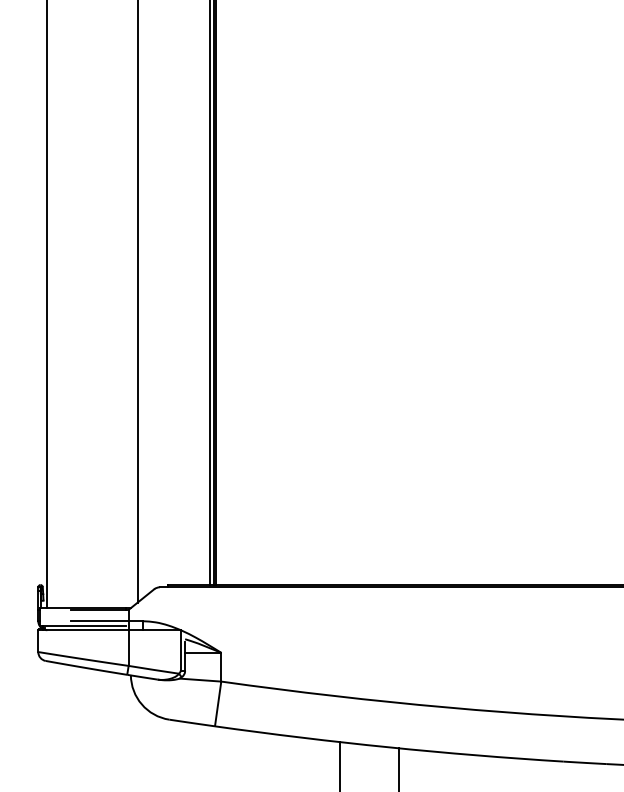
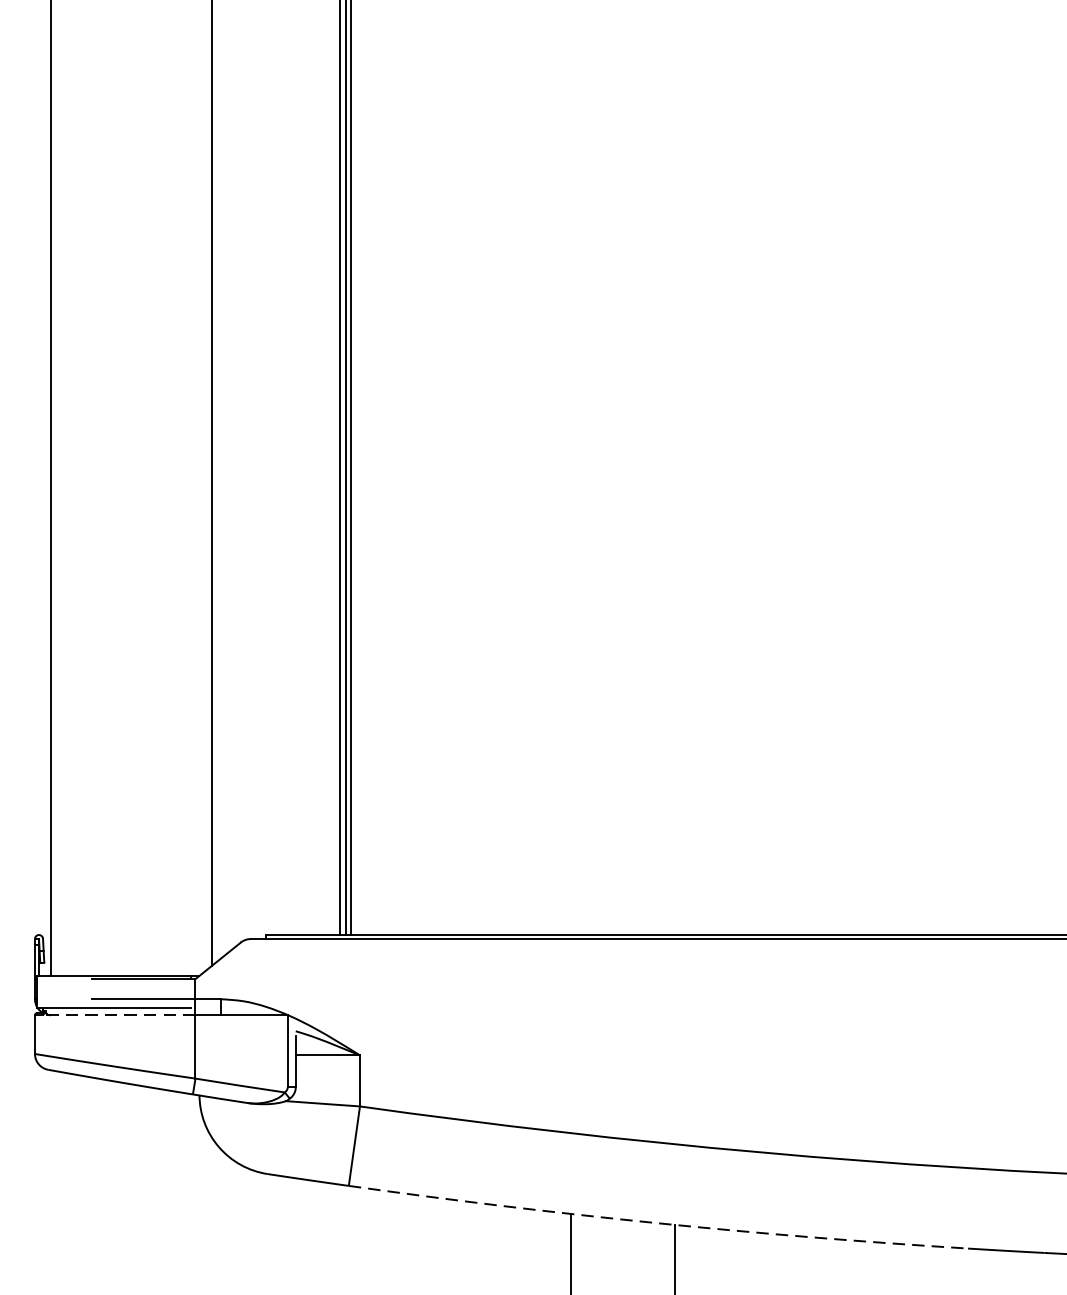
line: (85, 630) -> (118, 1015), solid -> dashed
arc: (389, 747) -> (658, 1223), solid -> dashed

